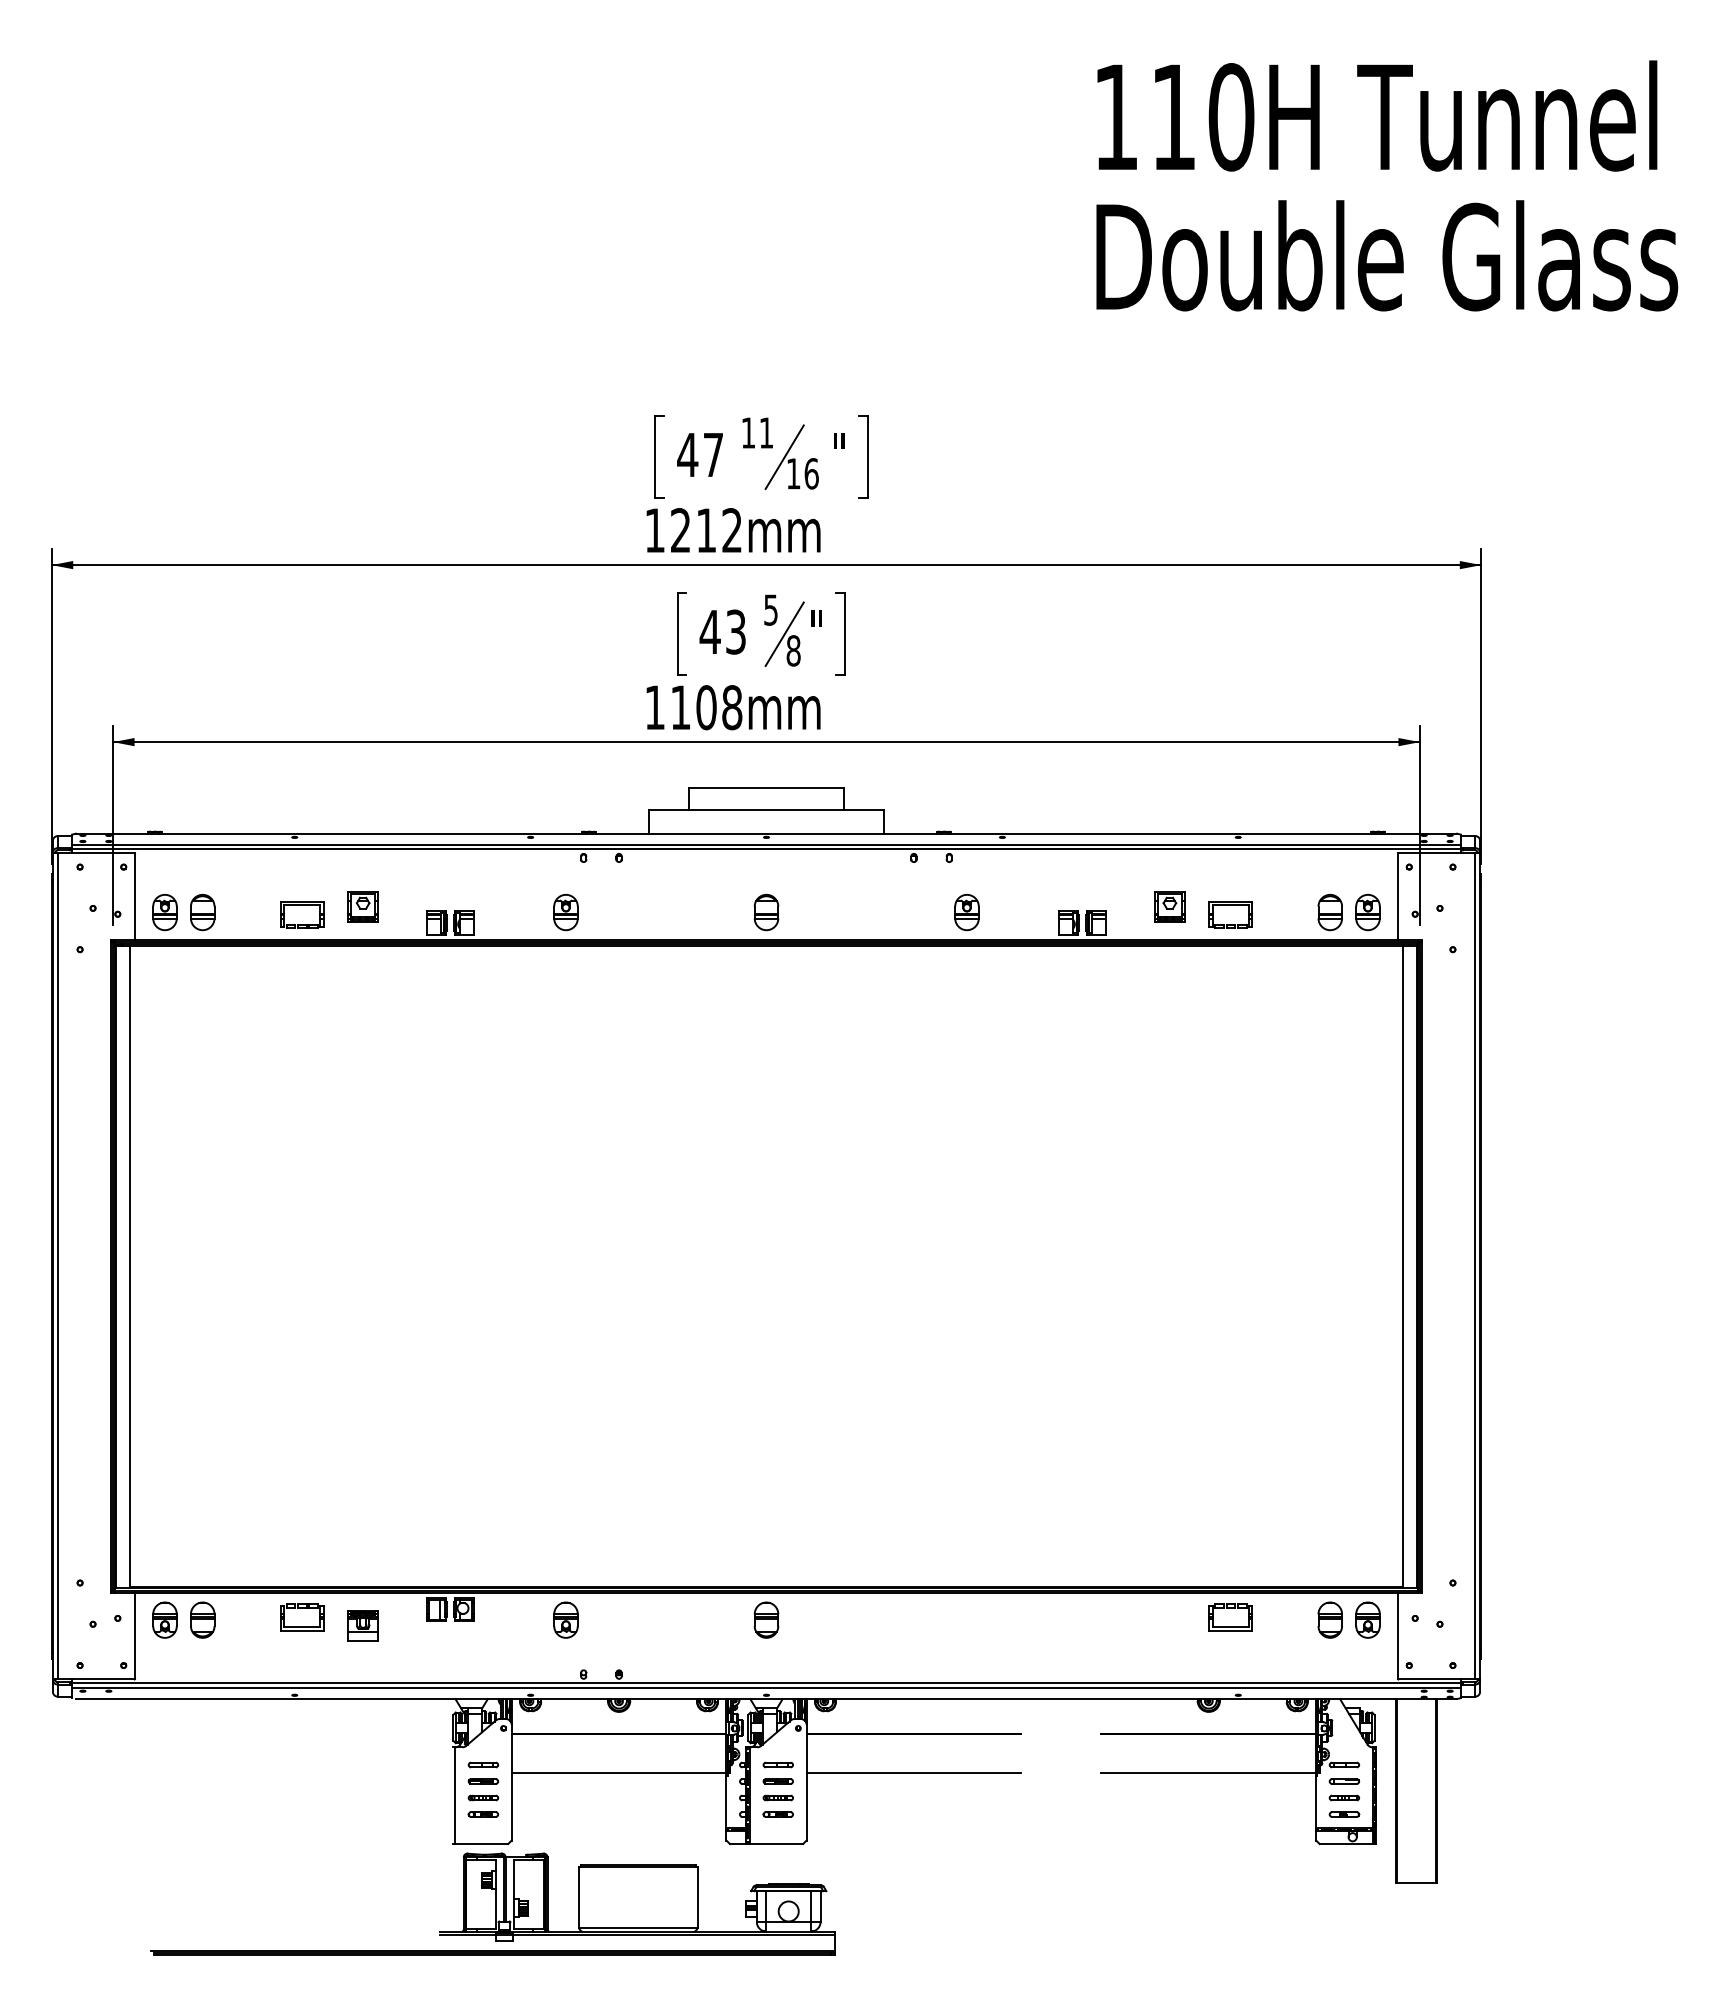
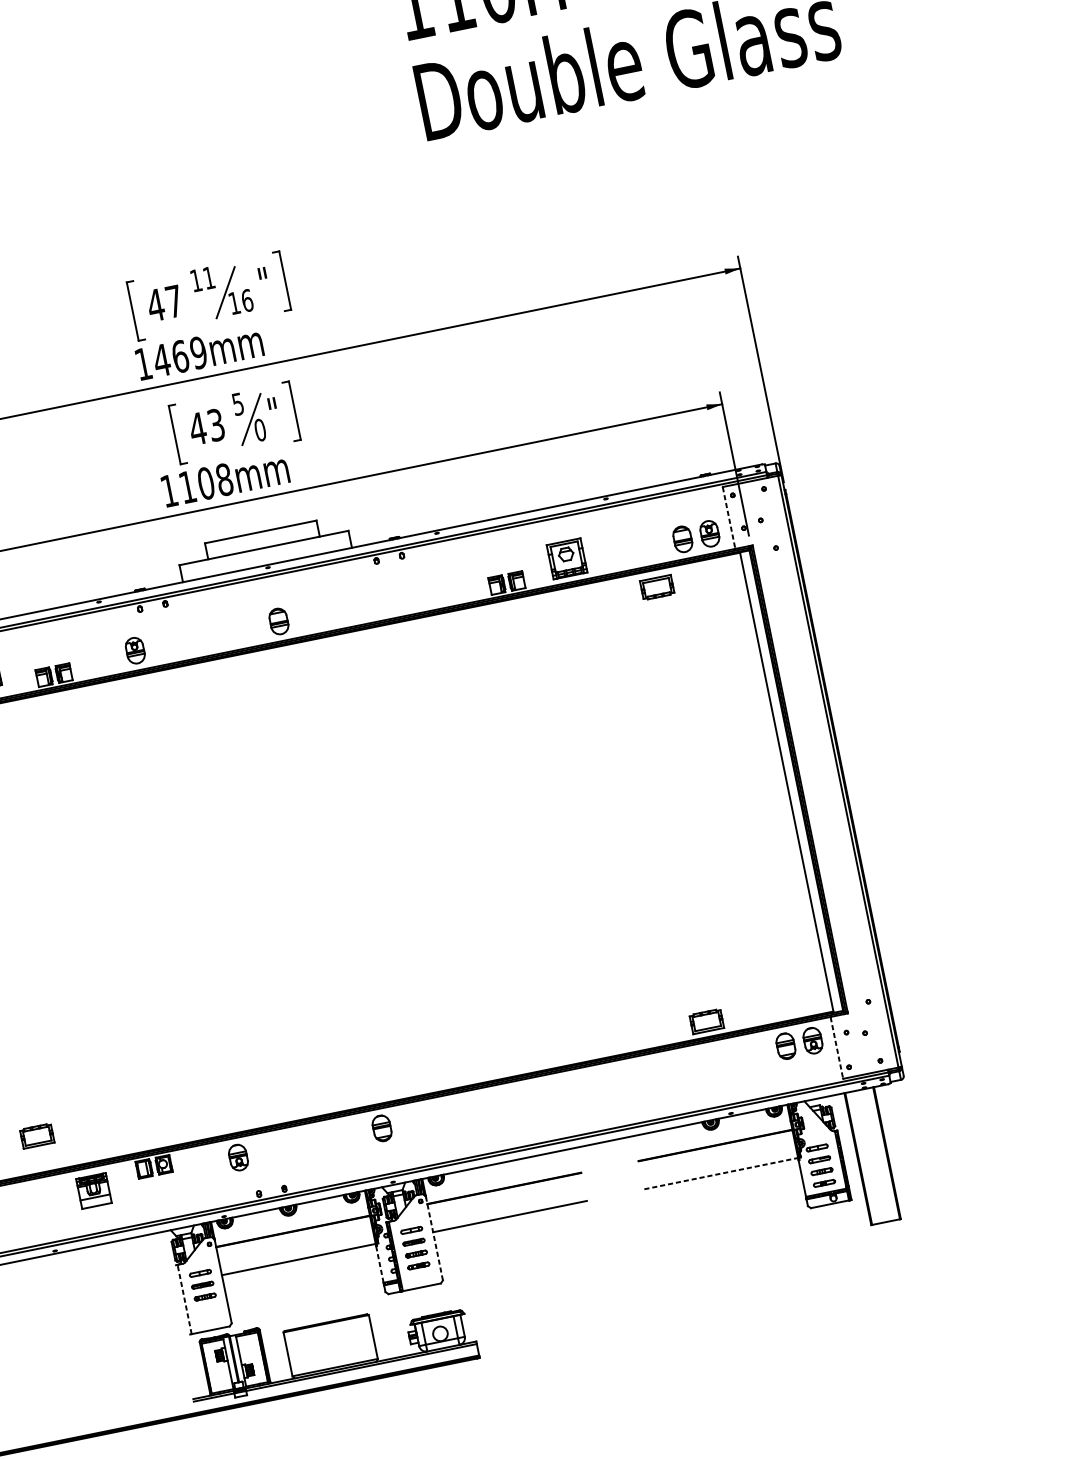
text: (706, 530) -> (180, 356), 1212mm -> 1469mm
text: (793, 650) -> (260, 429), 8 -> 0
line: (1398, 896) -> (729, 517), solid -> dashed
part: (1230, 905) -> (655, 580), moved
part: (1169, 906) -> (566, 558), size x1.6
part: (966, 912) -> (422, 592), removed
part: (302, 1608) -> (36, 1129), moved
part: (1230, 1608) -> (705, 1015), moved
part: (362, 1625) -> (93, 1191), size x1.4
line: (1398, 1636) -> (837, 1048), solid -> dashed
line: (1209, 1773) -> (721, 1173), solid -> dashed
line: (806, 1782) -> (434, 1238), solid -> dashed
line: (455, 1795) -> (184, 1299), solid -> dashed
line: (726, 1801) -> (379, 1264), solid -> dashed
part: (483, 1814) -> (207, 1308), removed

